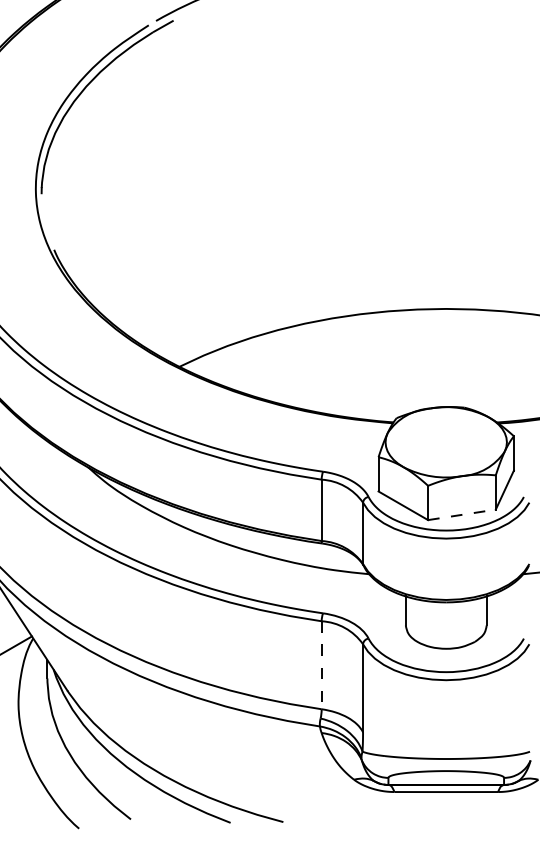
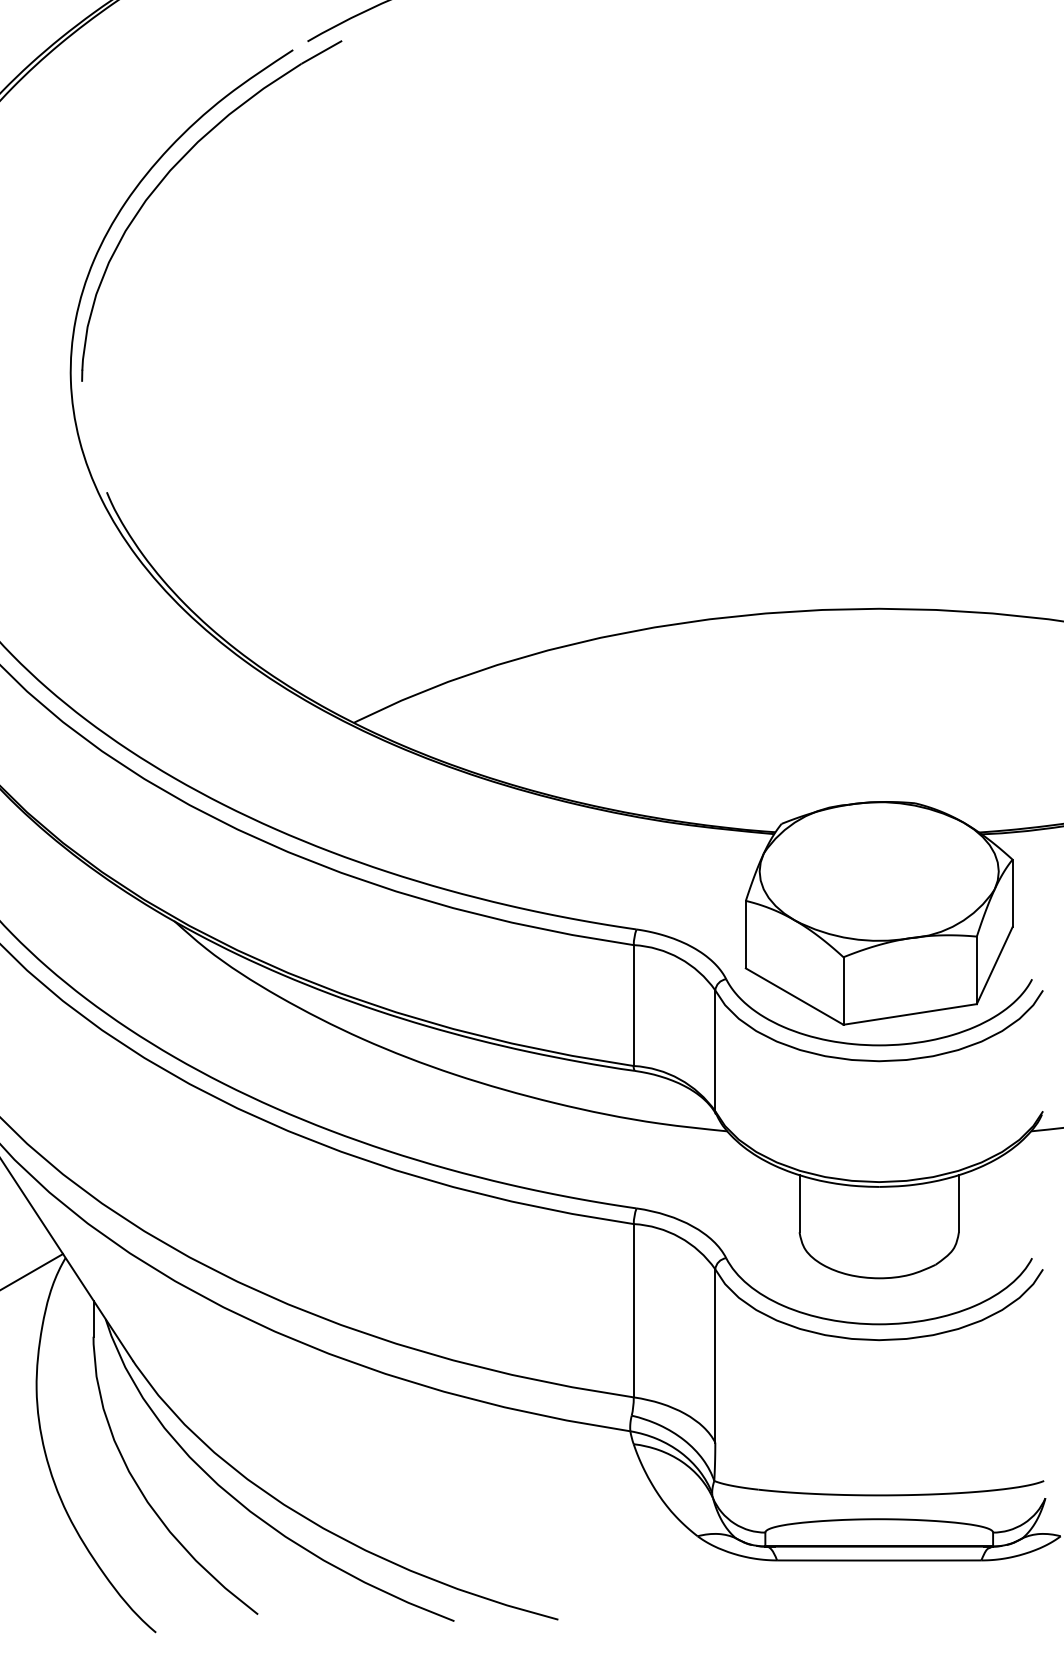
line: (462, 514) -> (911, 1013), dashed -> solid
line: (321, 665) -> (633, 1311), dashed -> solid

